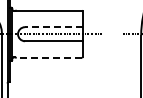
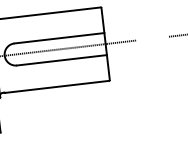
line: (53, 27) -> (59, 38), dashed -> solid
line: (48, 57) -> (56, 86), dashed -> solid

